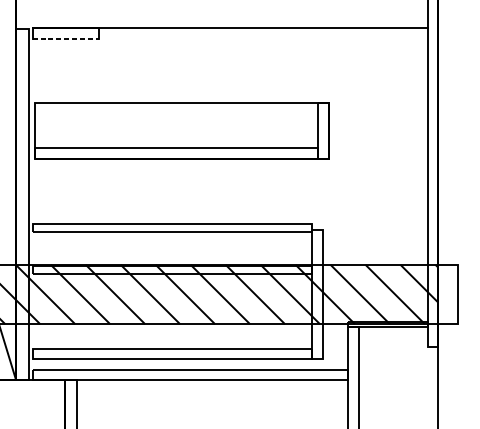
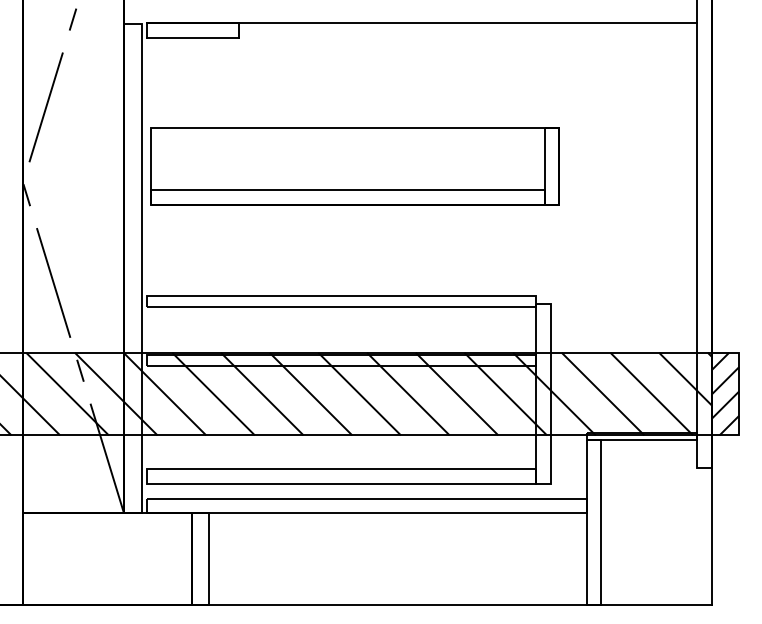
line: (65, 38) -> (192, 37), dashed -> solid
hatch: (448, 294) -> (725, 393), added

